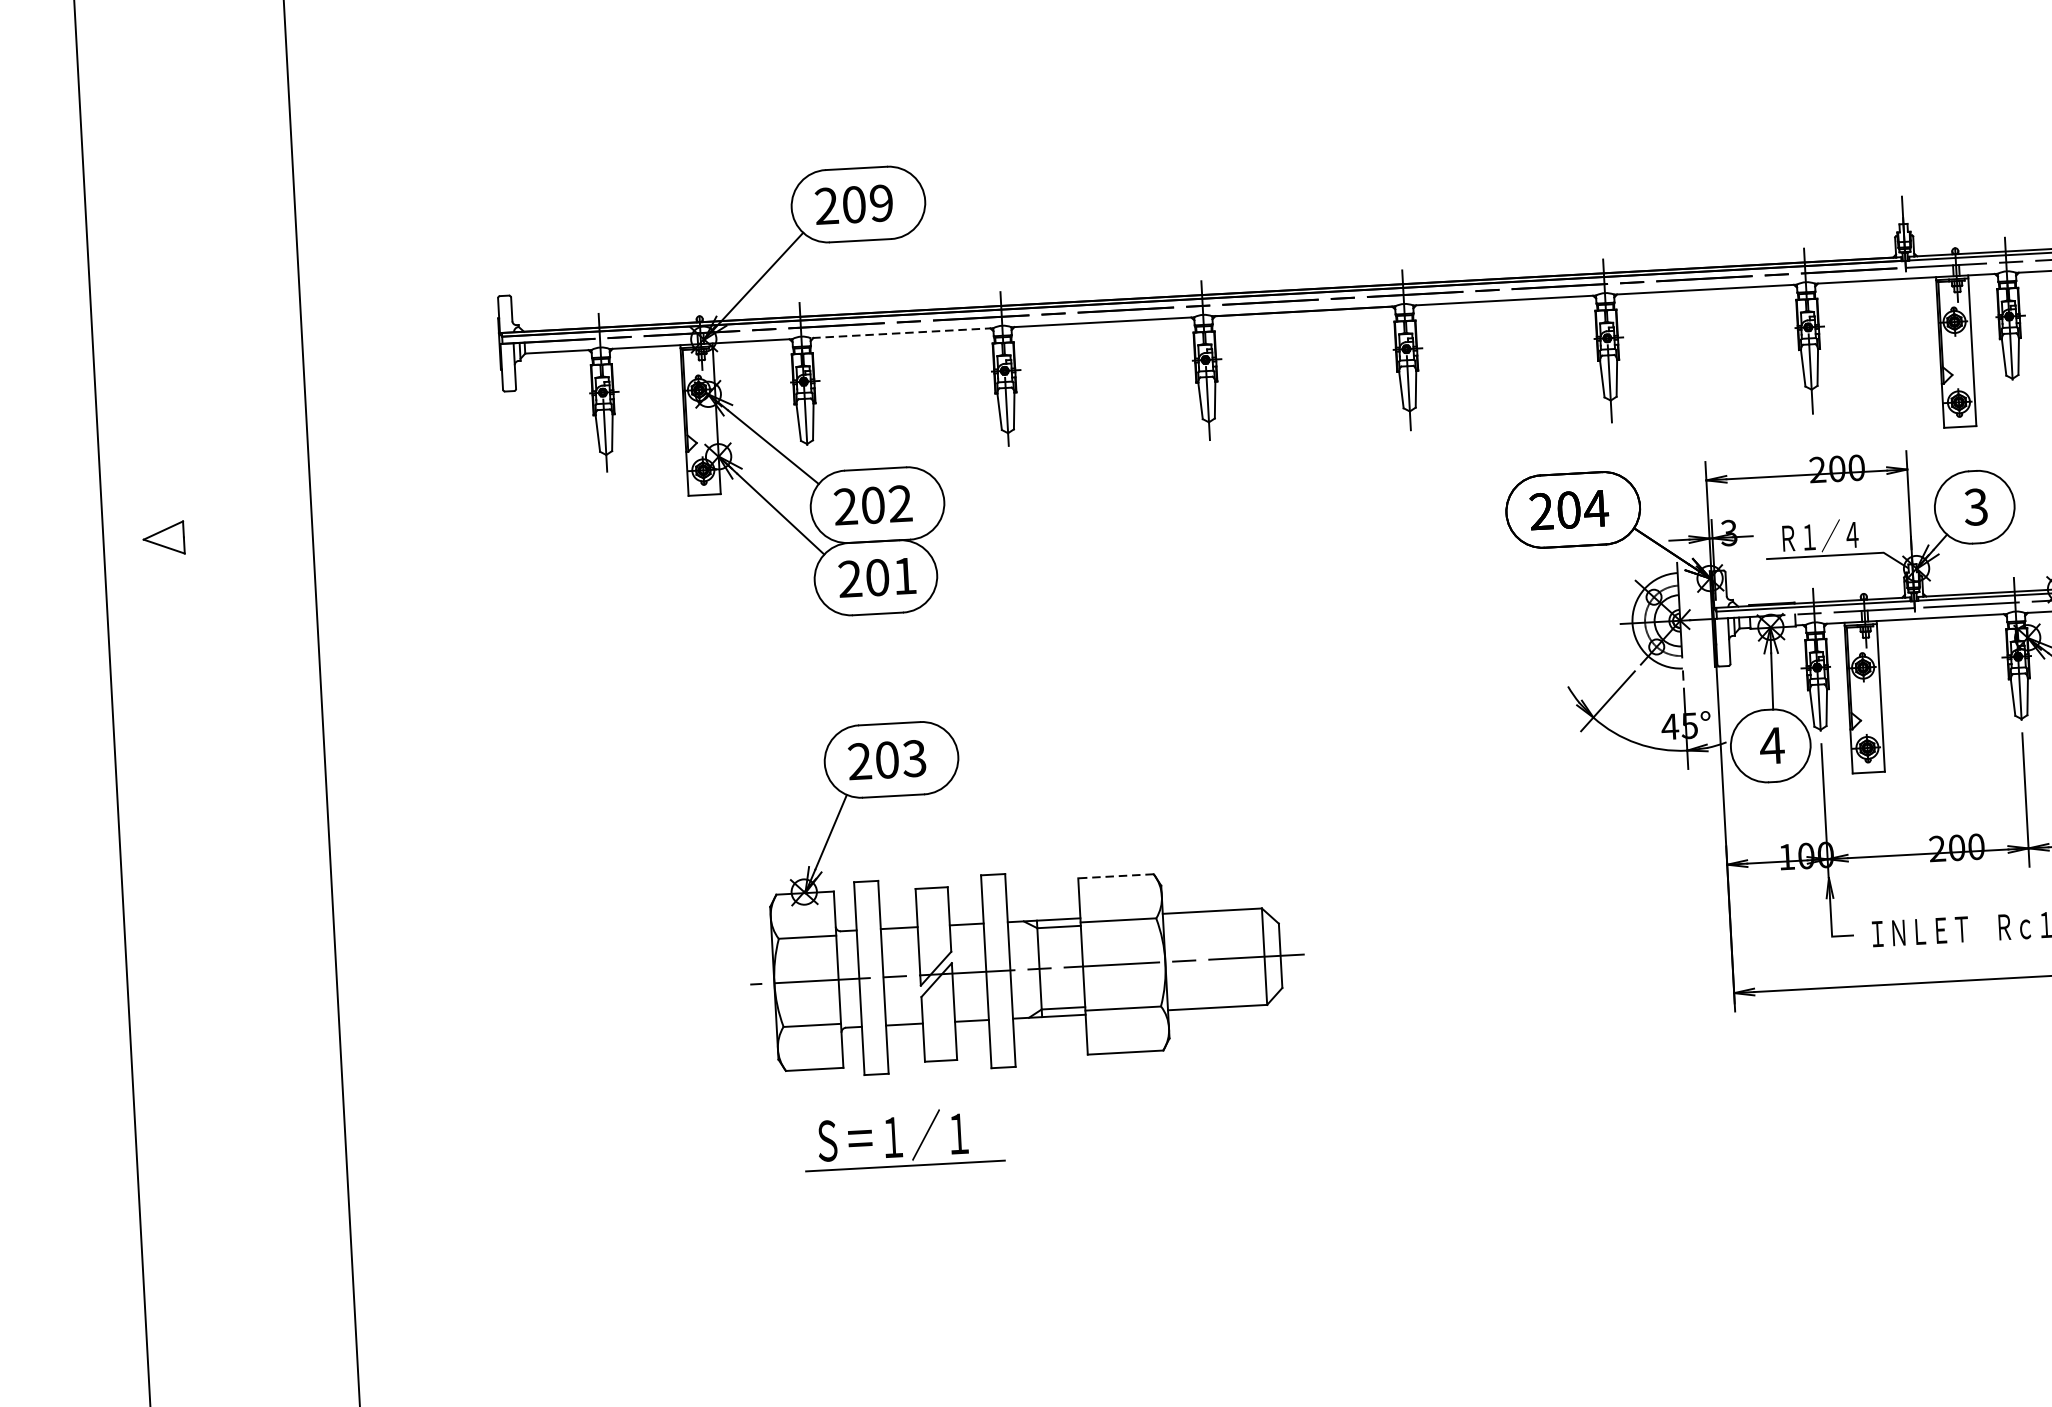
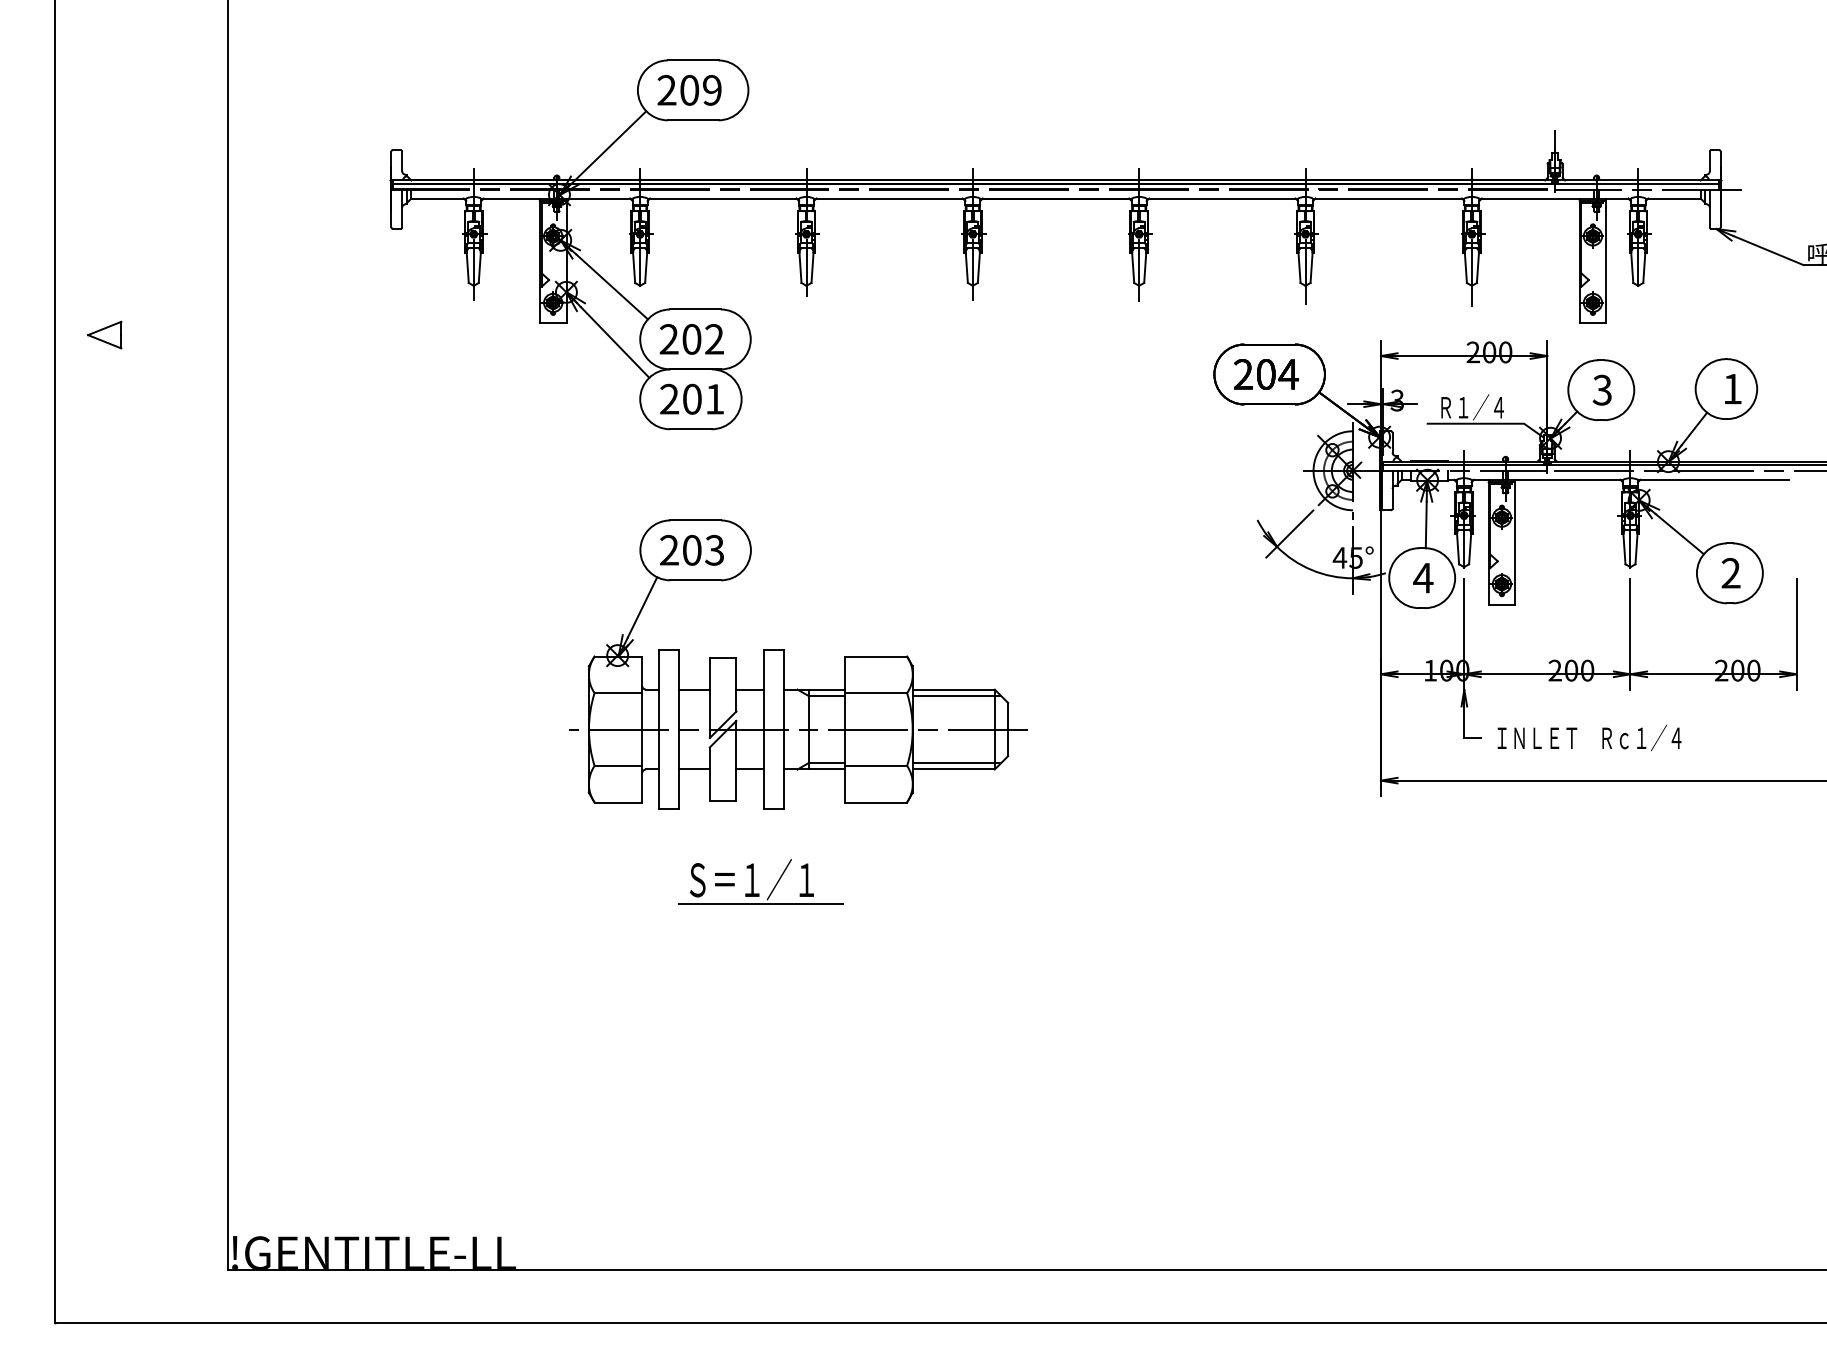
line: (902, 333) -> (723, 198), dashed -> solid
line: (1115, 876) -> (875, 656), dashed -> solid
line: (1216, 918) -> (956, 695), added
line: (1220, 1000) -> (956, 763), added
part: (894, 1138) -> (753, 881), moved

